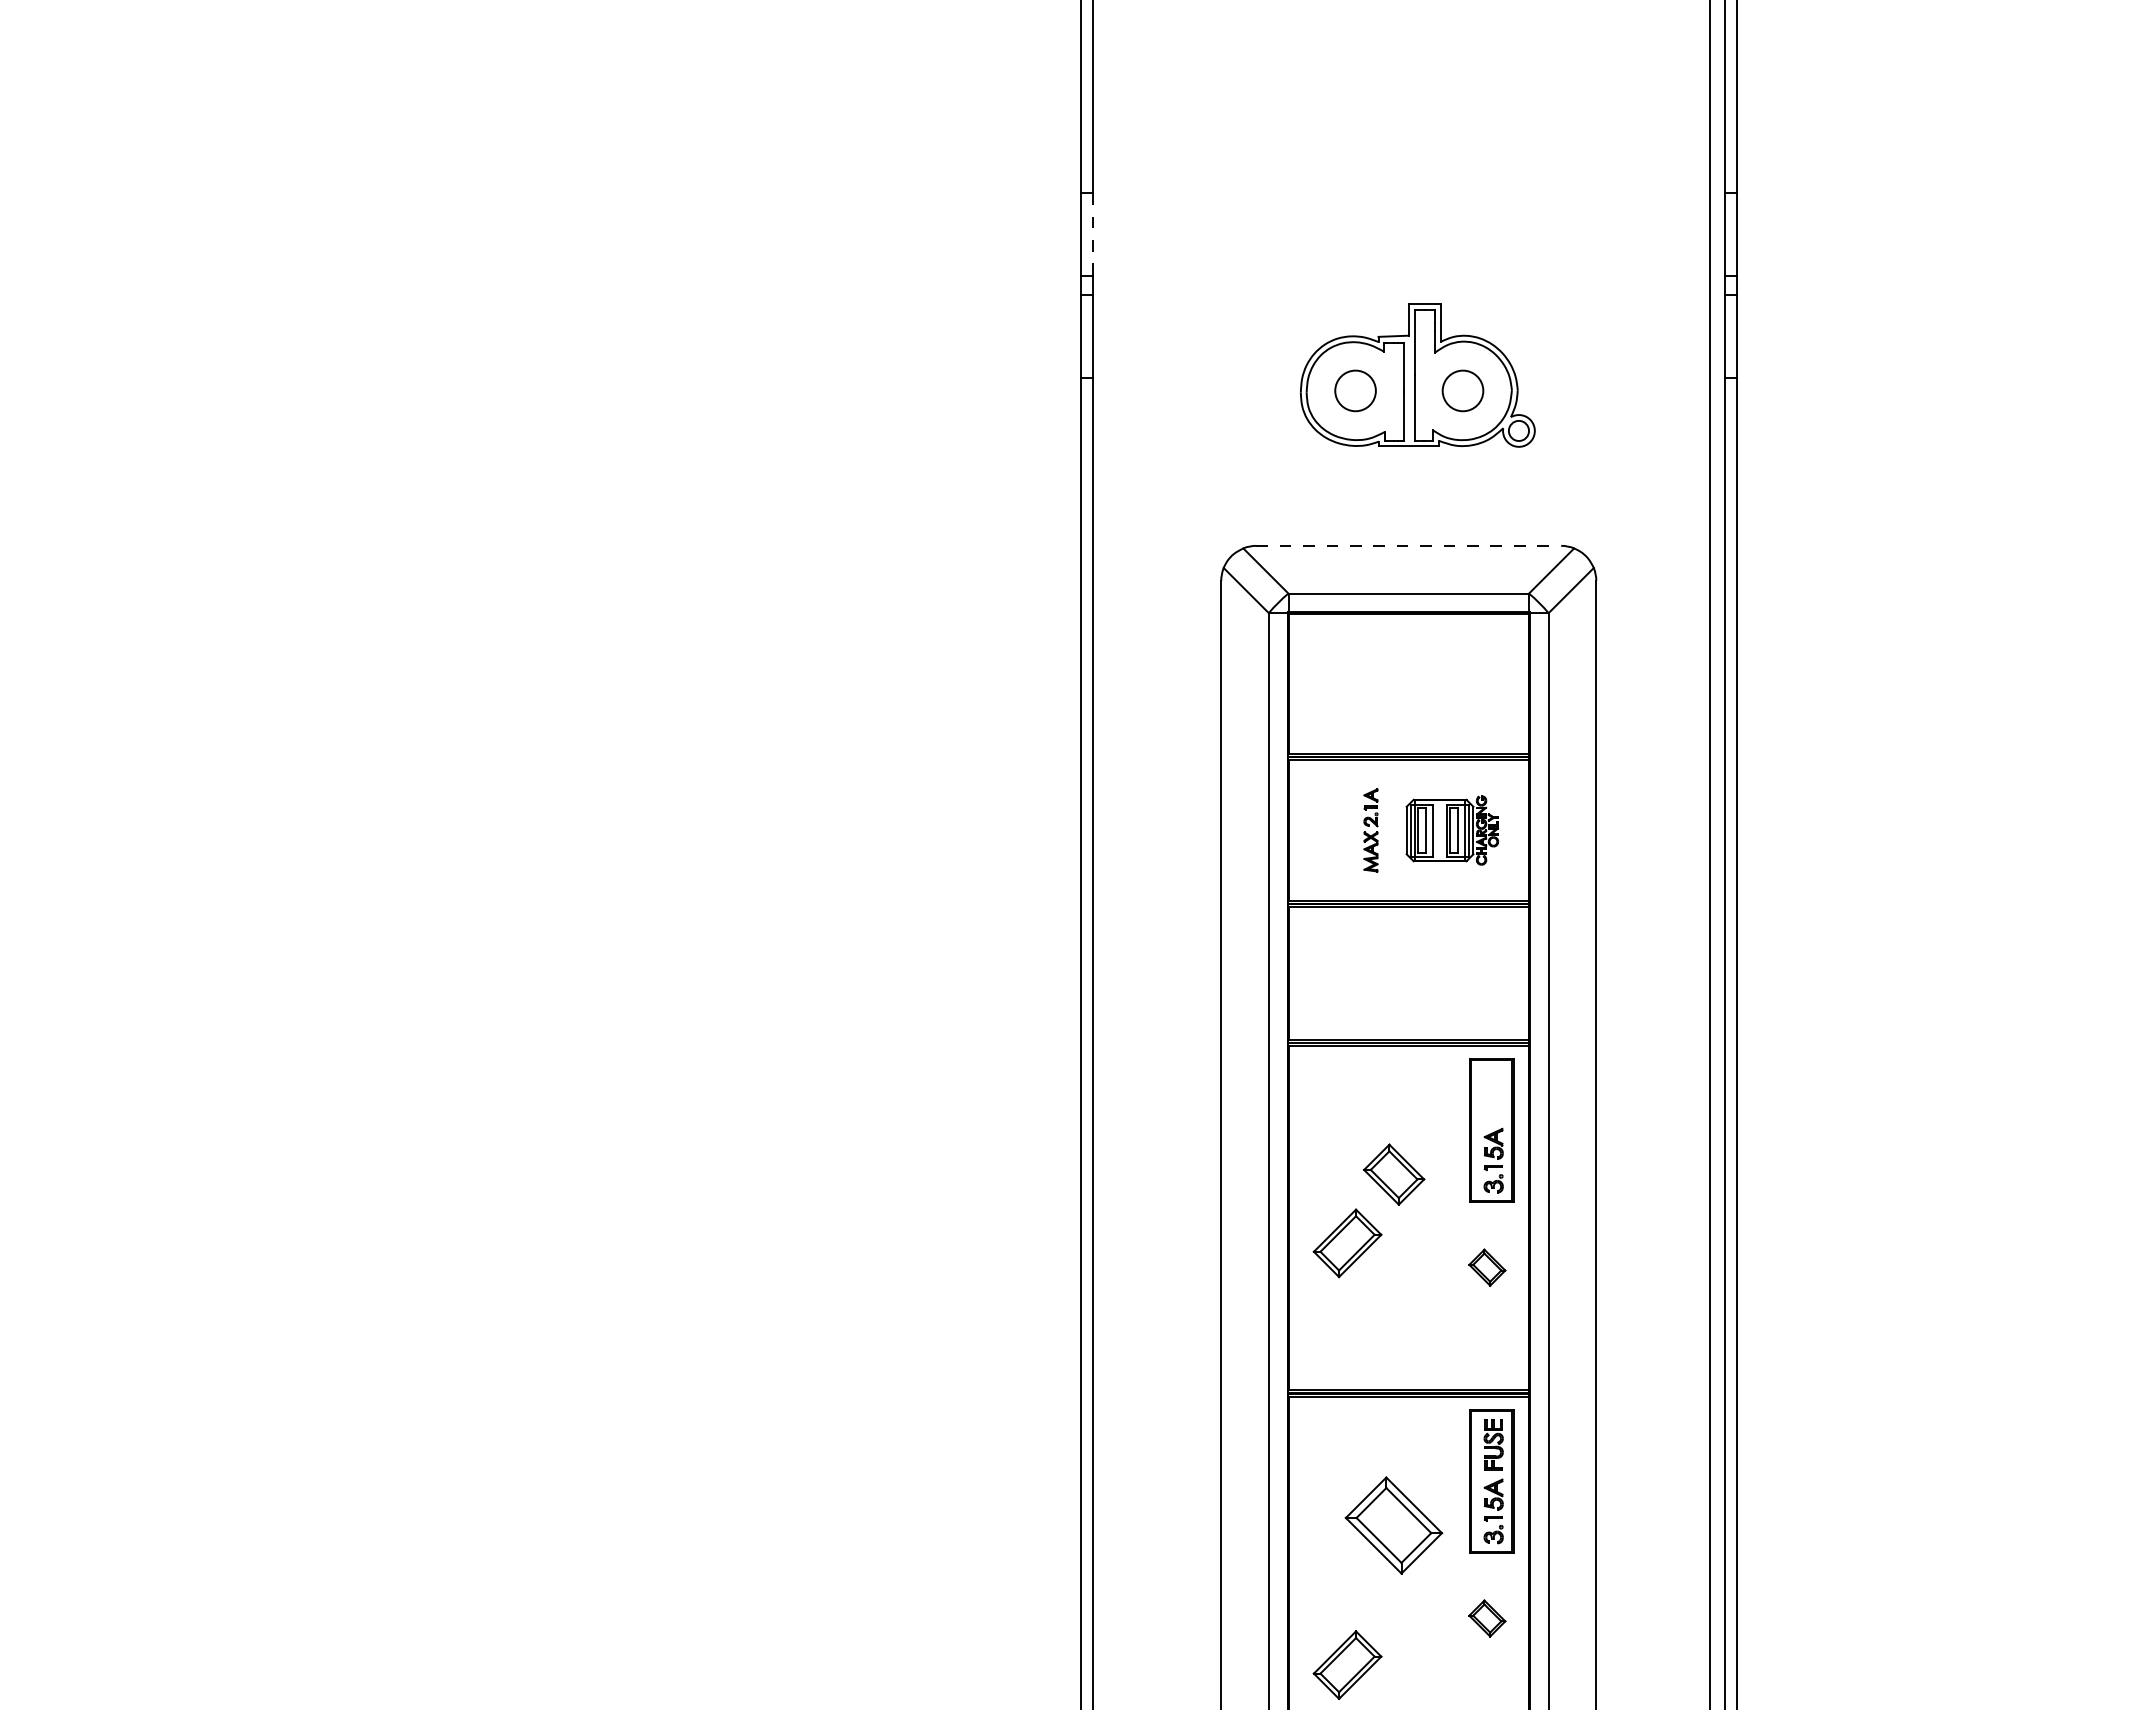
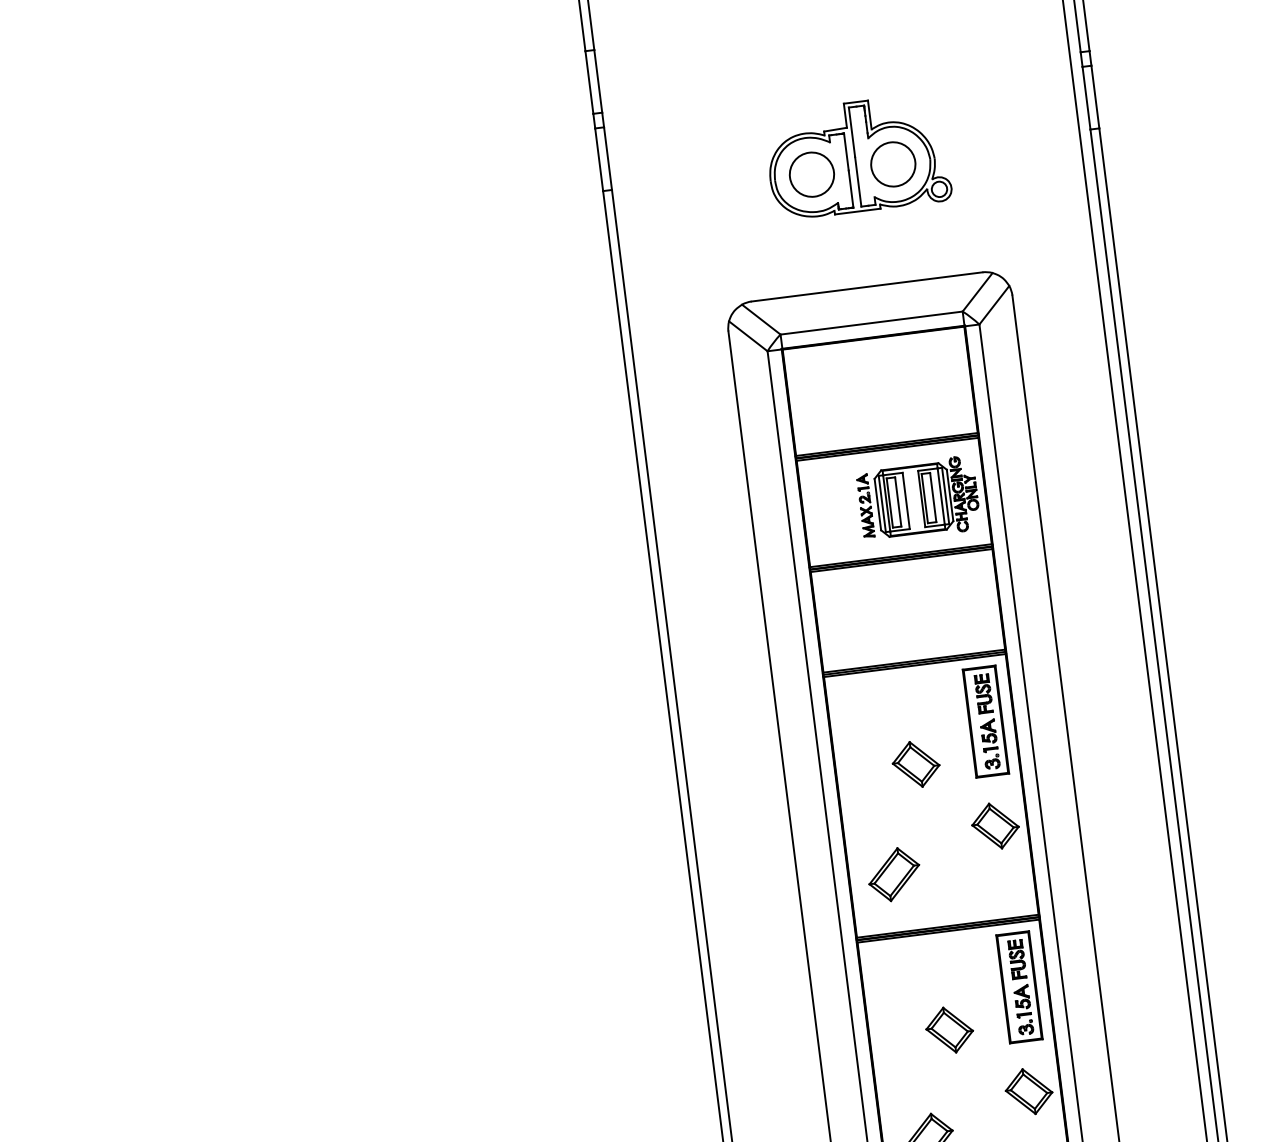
line: (1093, 235) -> (598, 82), dashed -> solid
circle: (1355, 390) -> (811, 174), size x1.43
circle: (1462, 390) -> (892, 164), size x1.43
line: (1409, 545) -> (867, 286), dashed -> solid
part: (1452, 830) -> (927, 498), size x1.43
part: (1493, 1093) -> (983, 693), added
part: (1347, 1243) -> (894, 874), moved
part: (1487, 1267) -> (995, 825), size x1.67
part: (1394, 1525) -> (949, 1030), size x0.62
part: (1487, 1618) -> (1029, 1091), size x1.67

